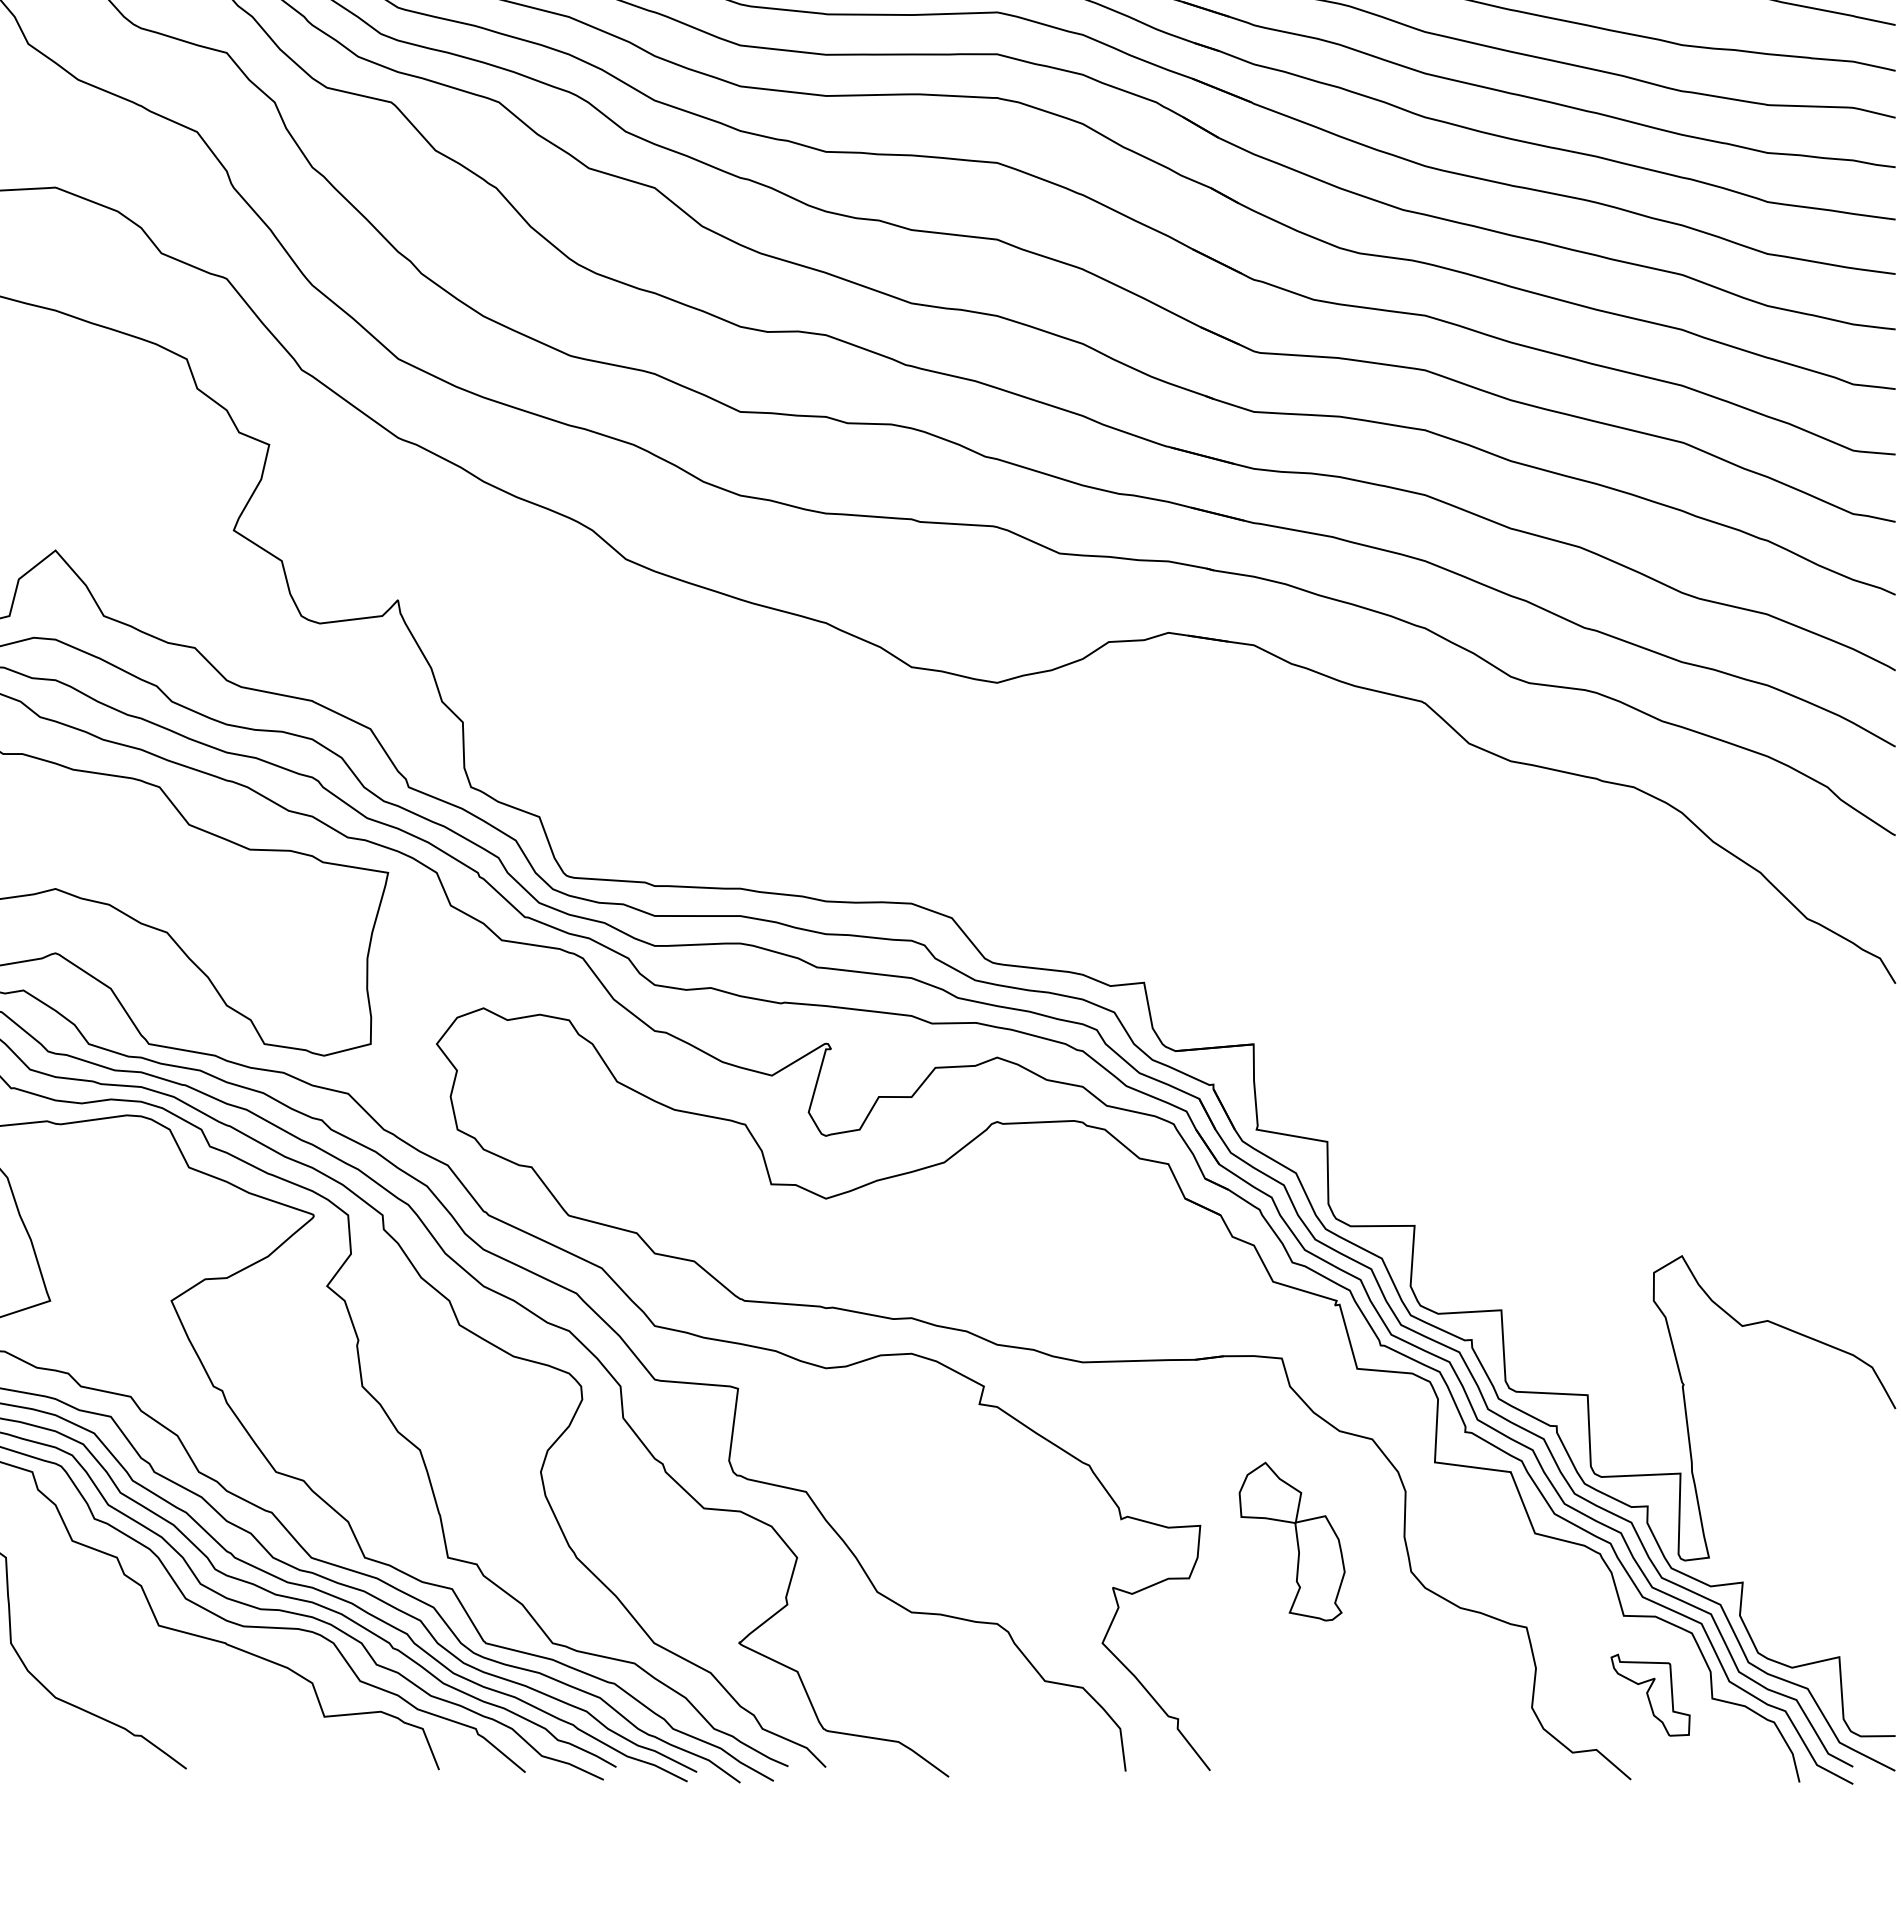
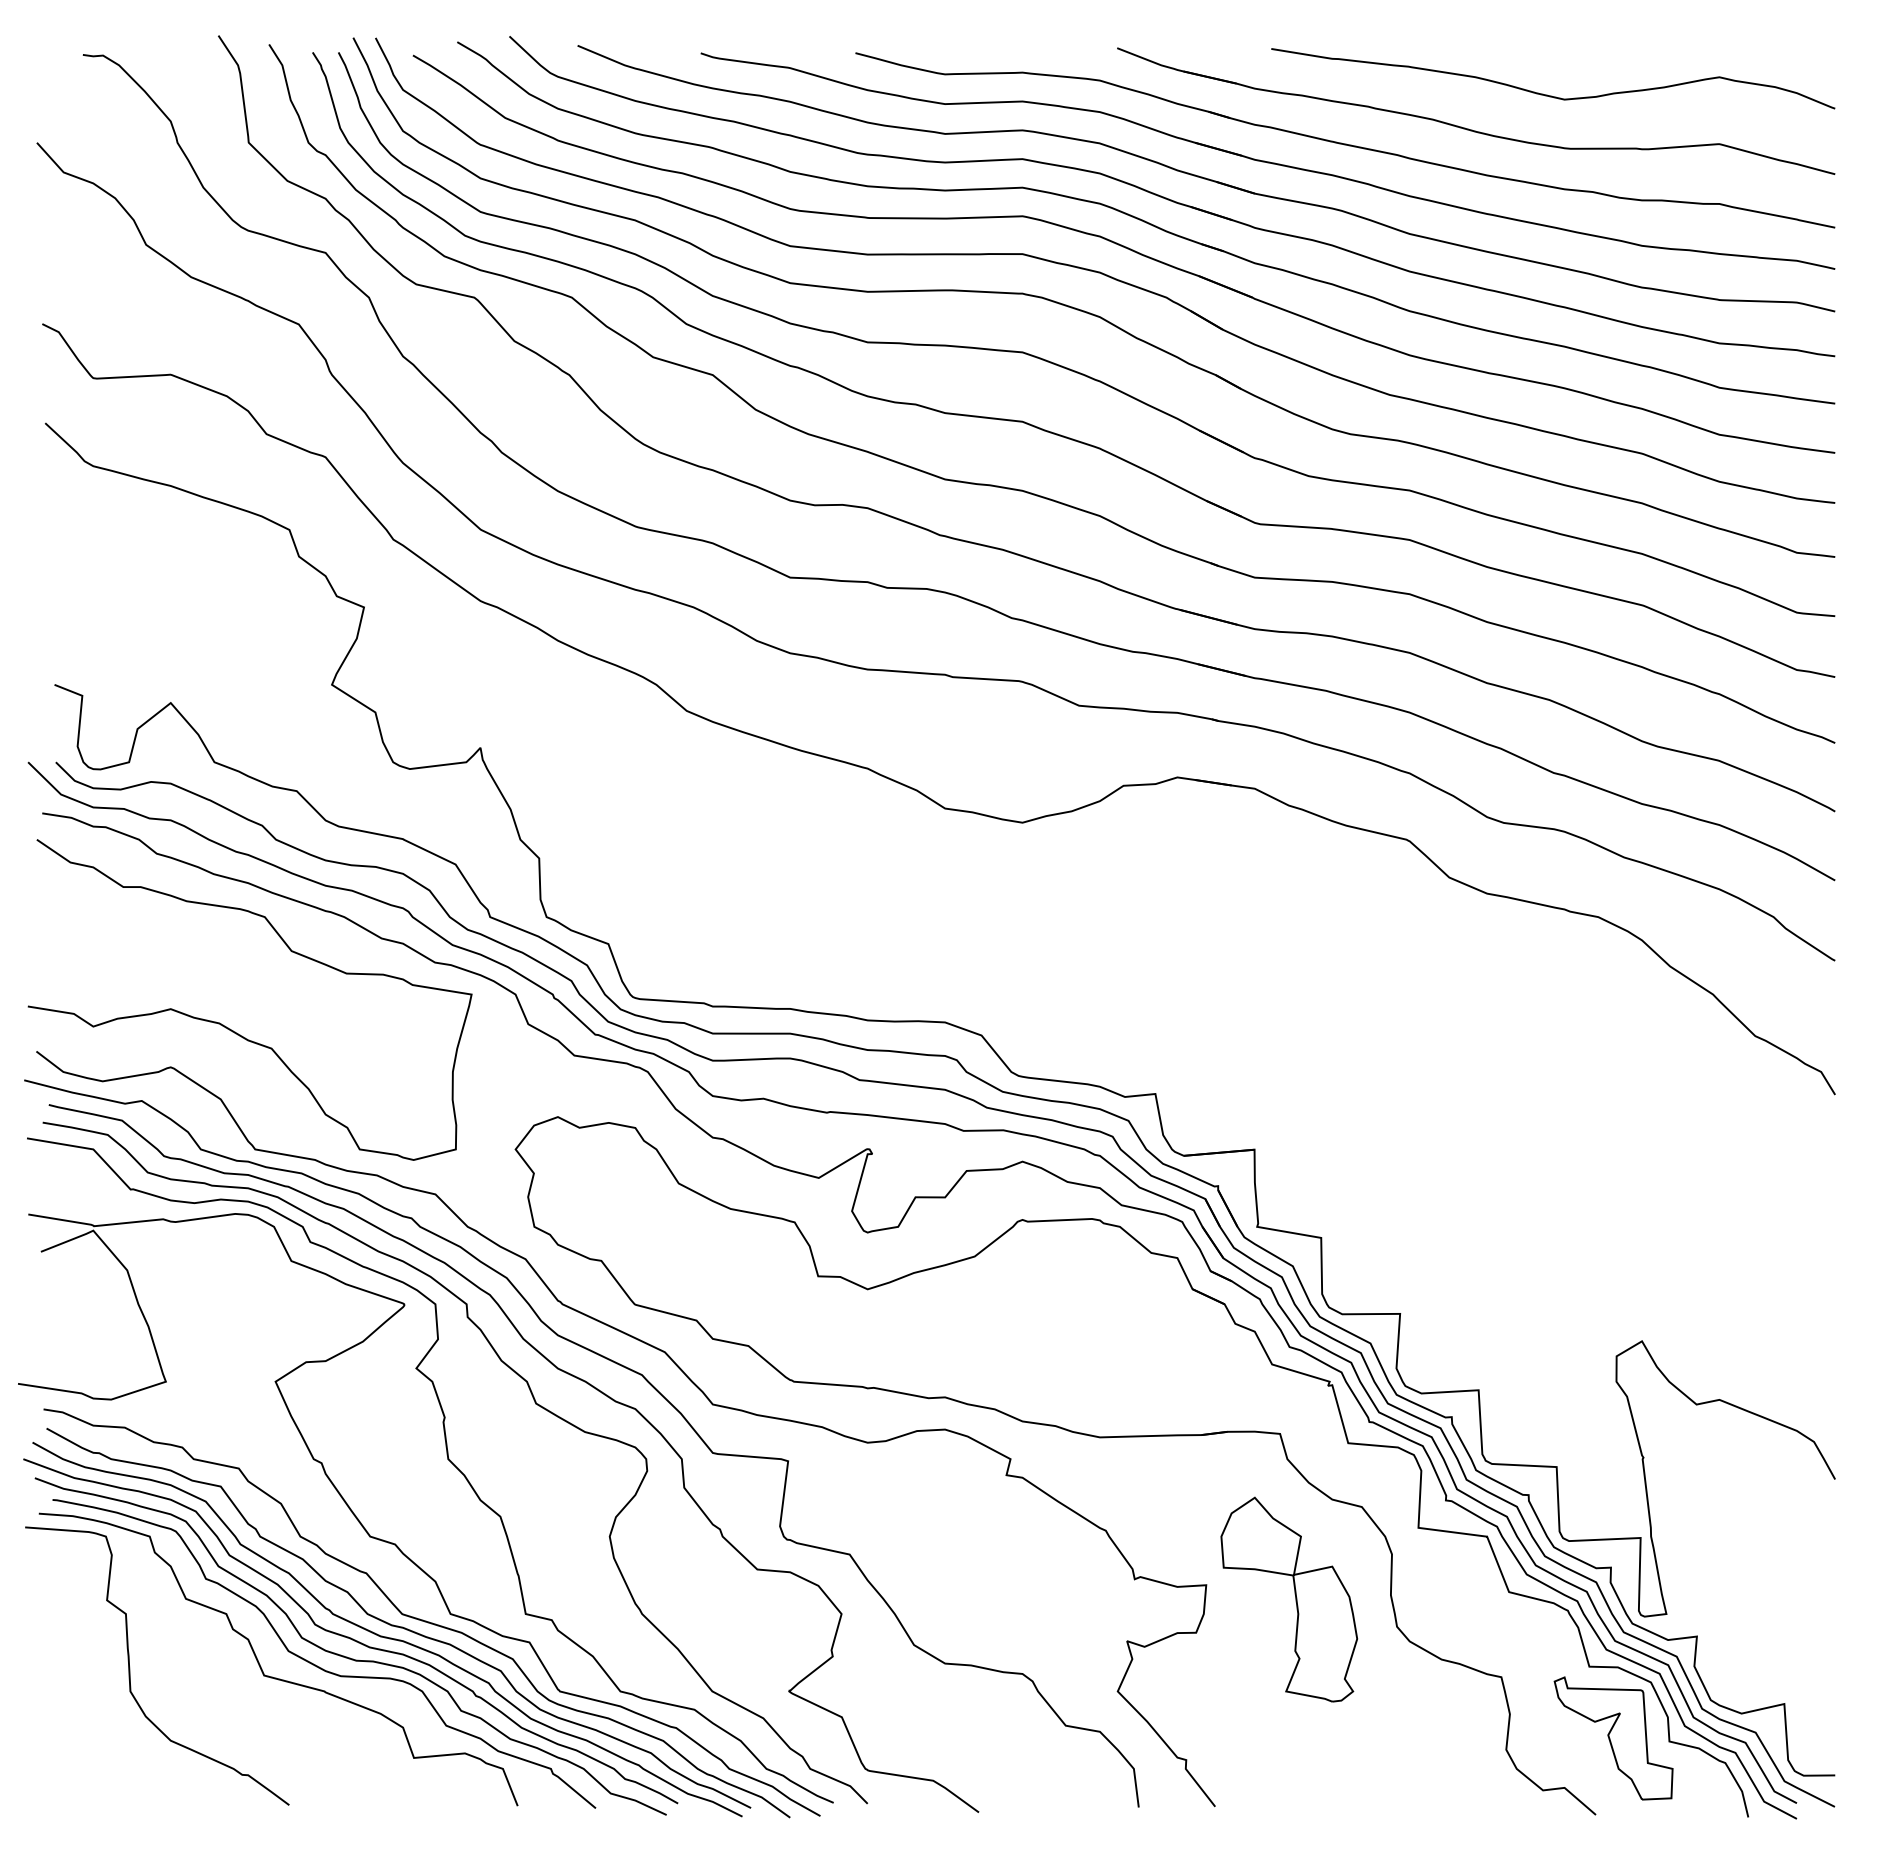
part: (1292, 1541) -> (1289, 1599), size x1.43
part: (1650, 1695) -> (1613, 1738), size x1.67

